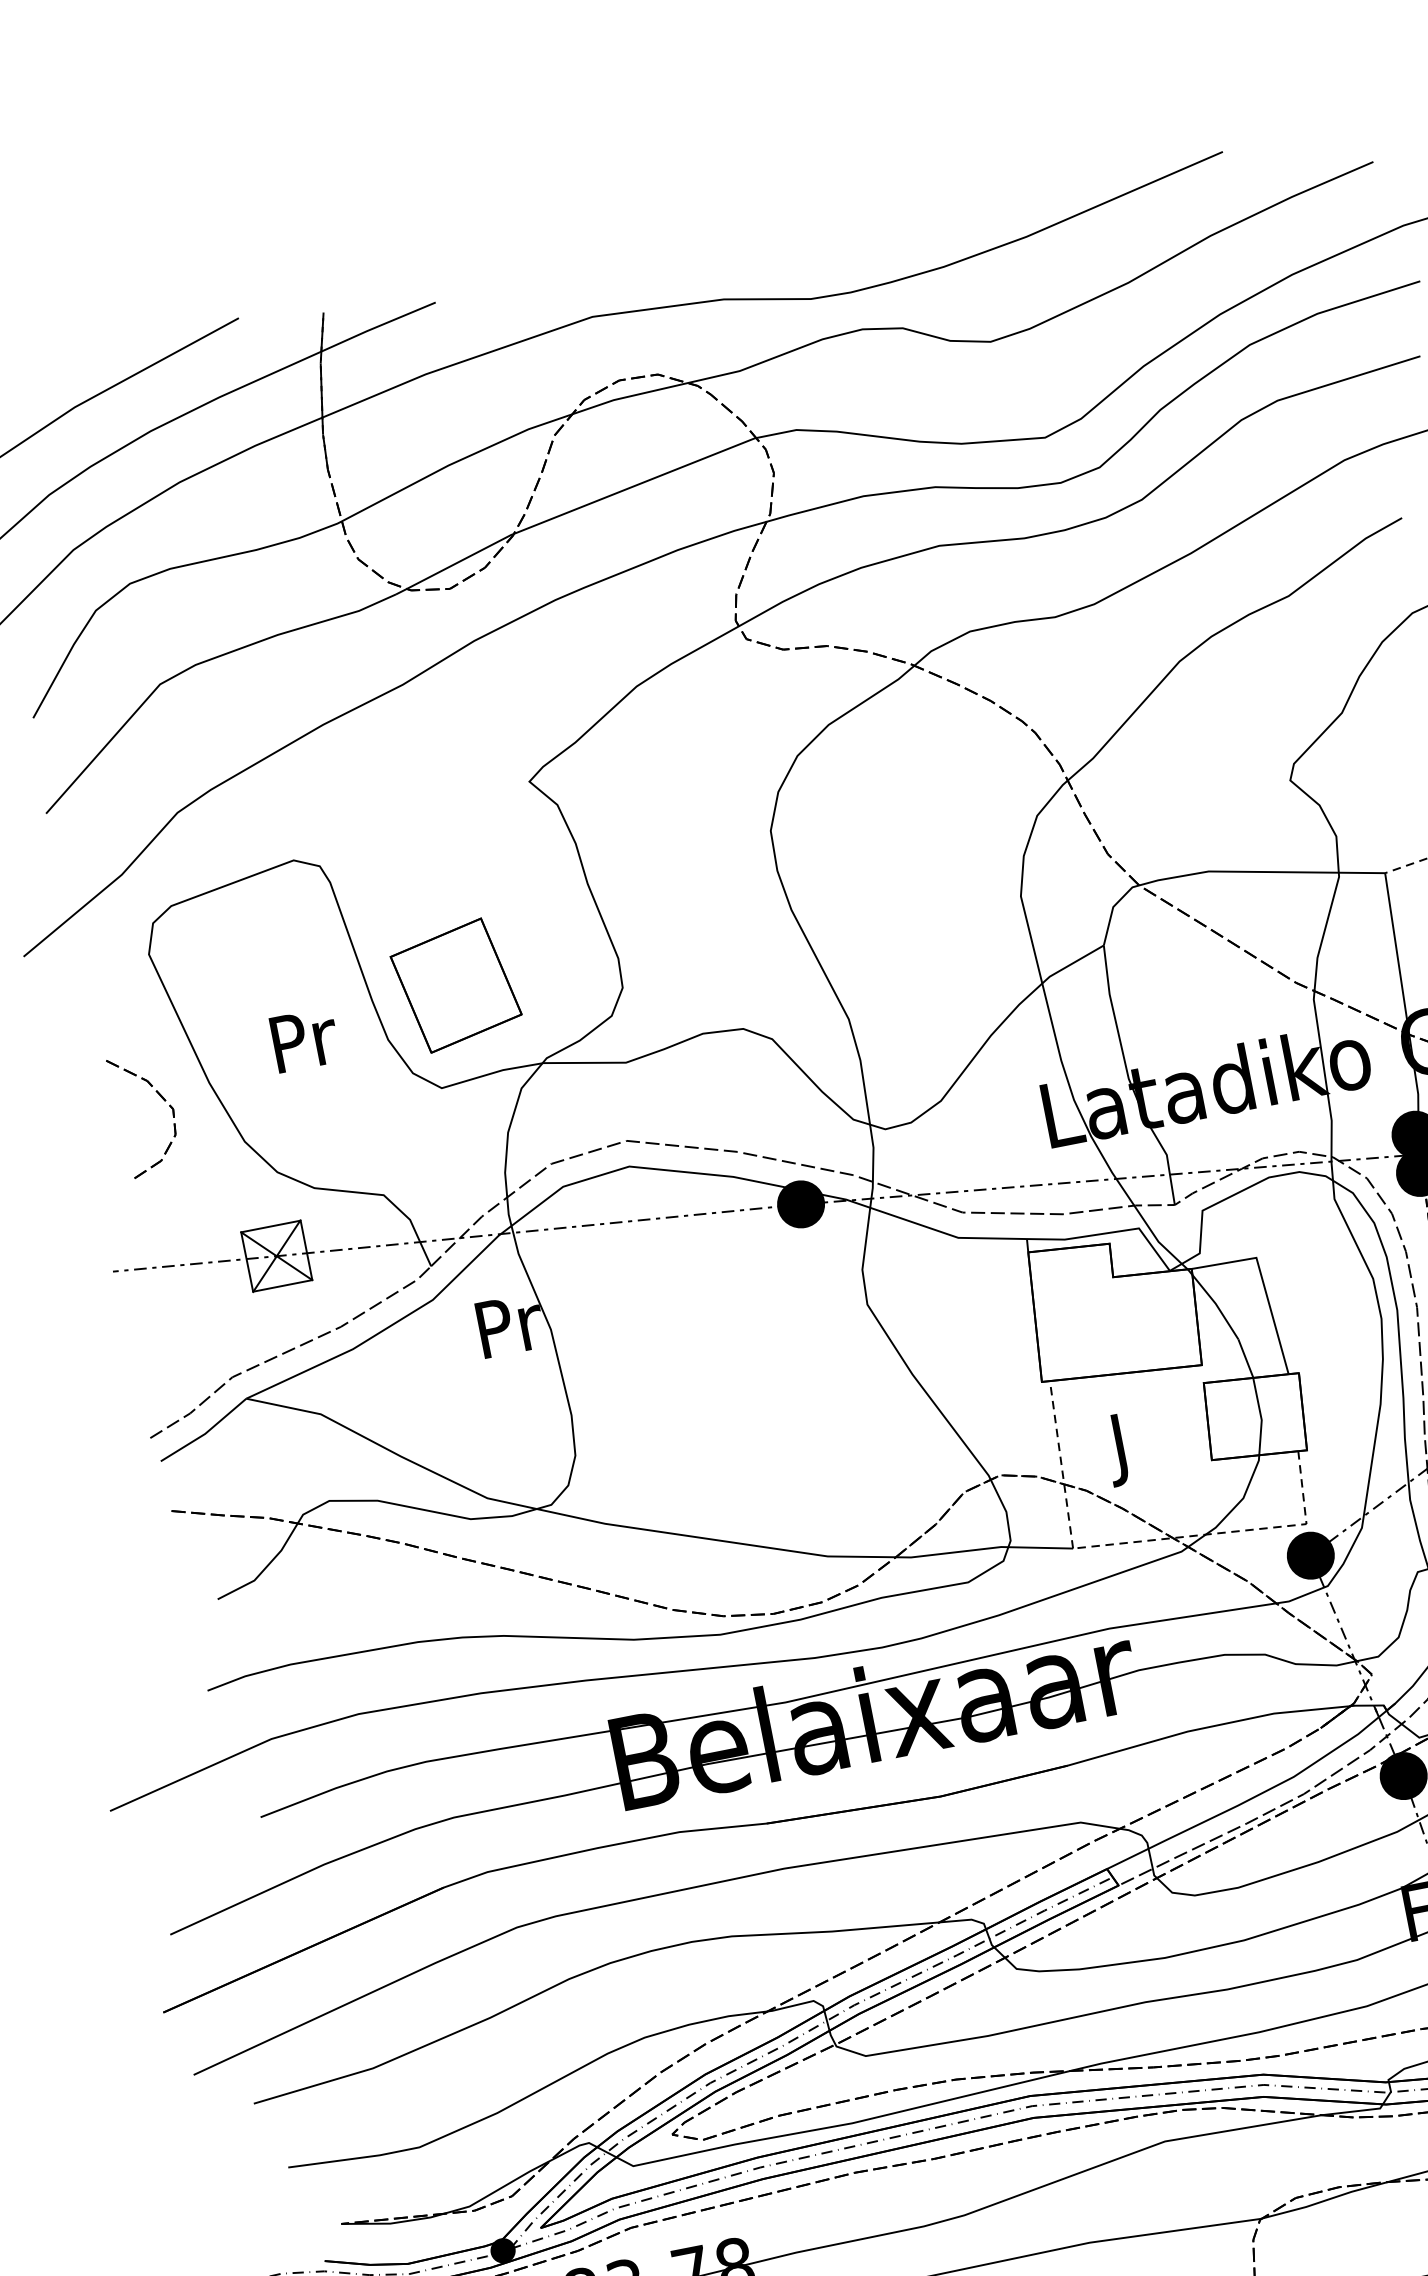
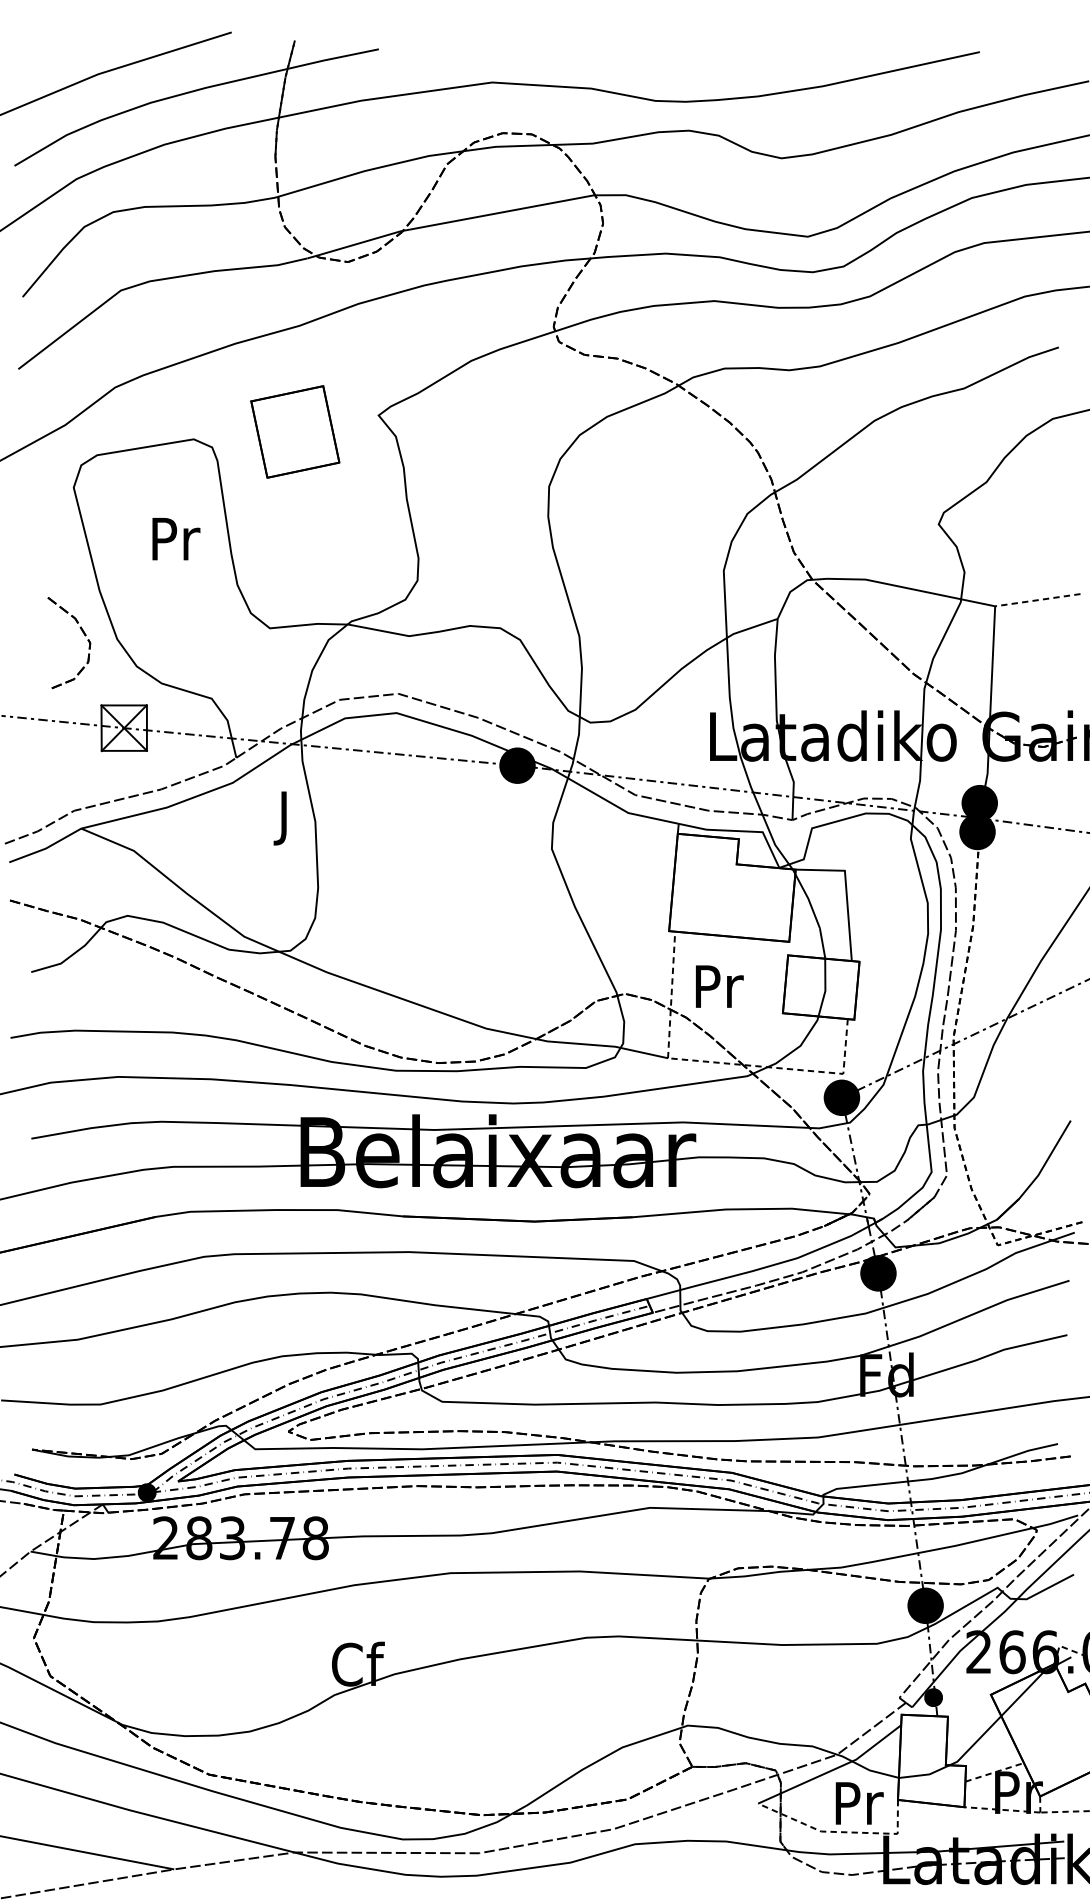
part: (456, 985) -> (295, 431), moved
text: (305, 1040) -> (176, 539), moved
part: (162, 1099) -> (83, 634), moved
text: (512, 1332) -> (286, 818), Pr -> J
text: (1123, 1449) -> (719, 992), J -> Pr

